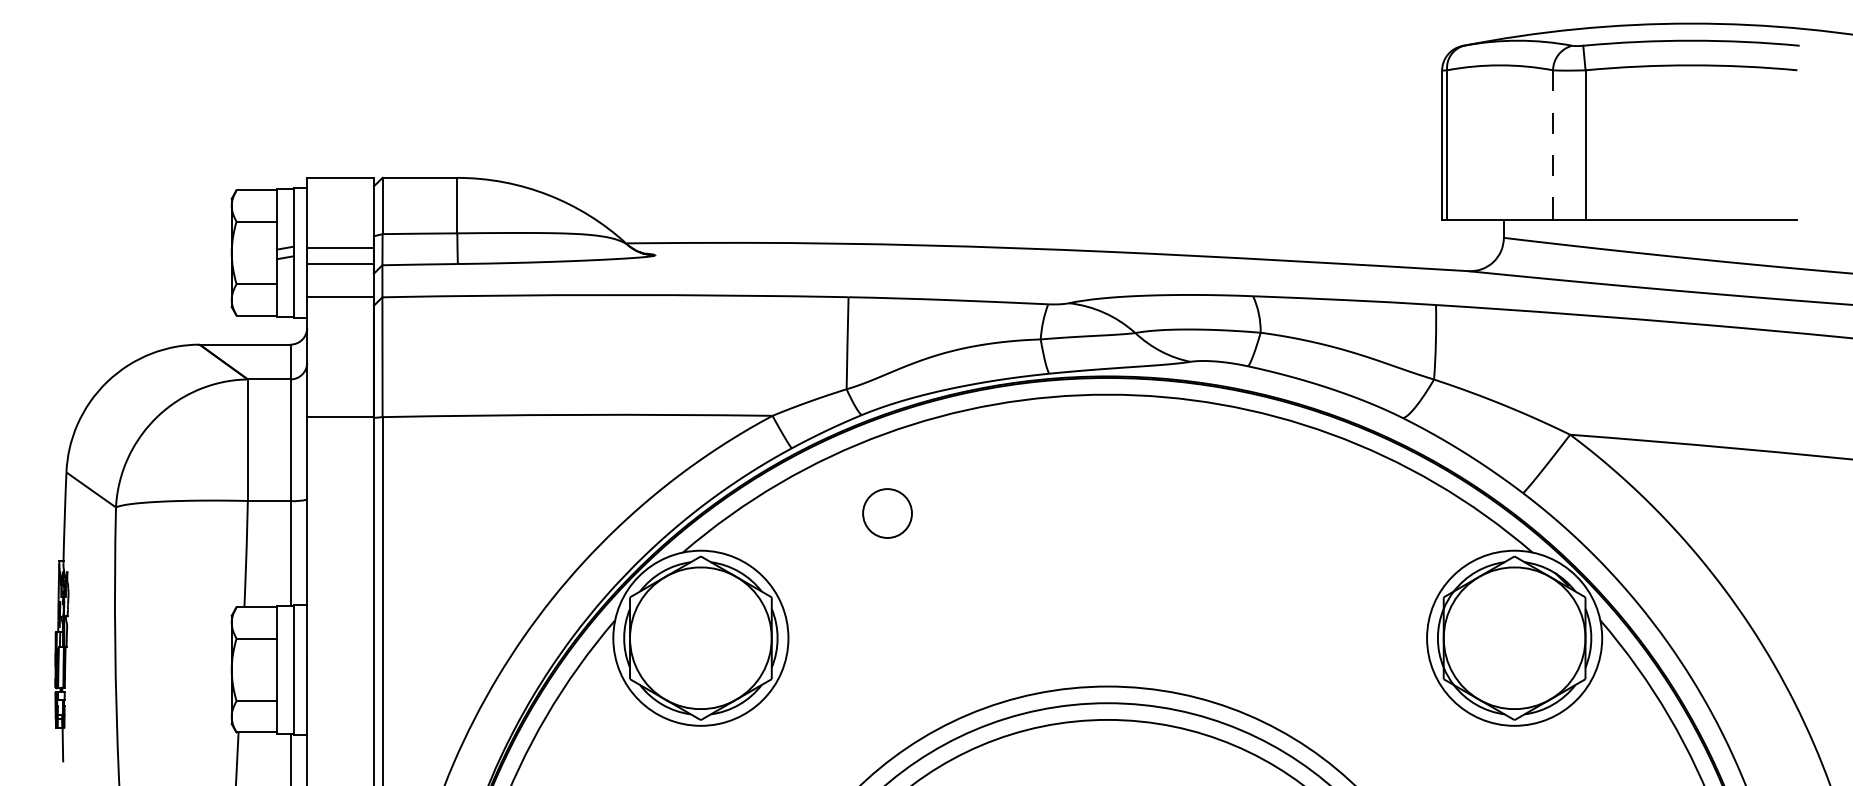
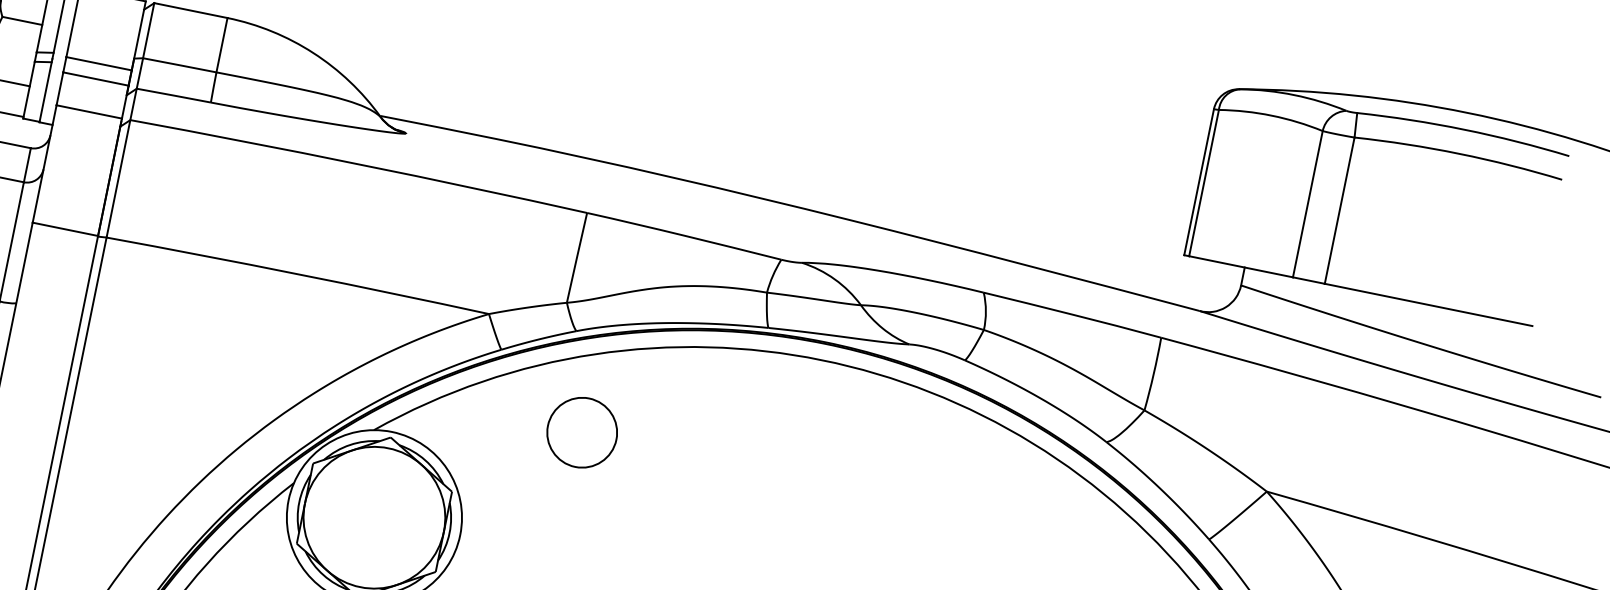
line: (1553, 144) -> (1308, 203), dashed -> solid
circle: (887, 513) -> (582, 432), size x1.43

